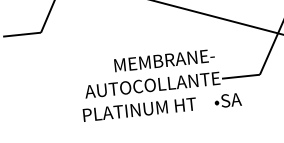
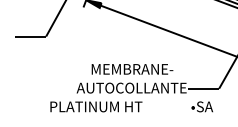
text: (164, 60) -> (132, 69), moved
text: (227, 100) -> (201, 106), moved
text: (139, 109) -> (96, 106), moved

